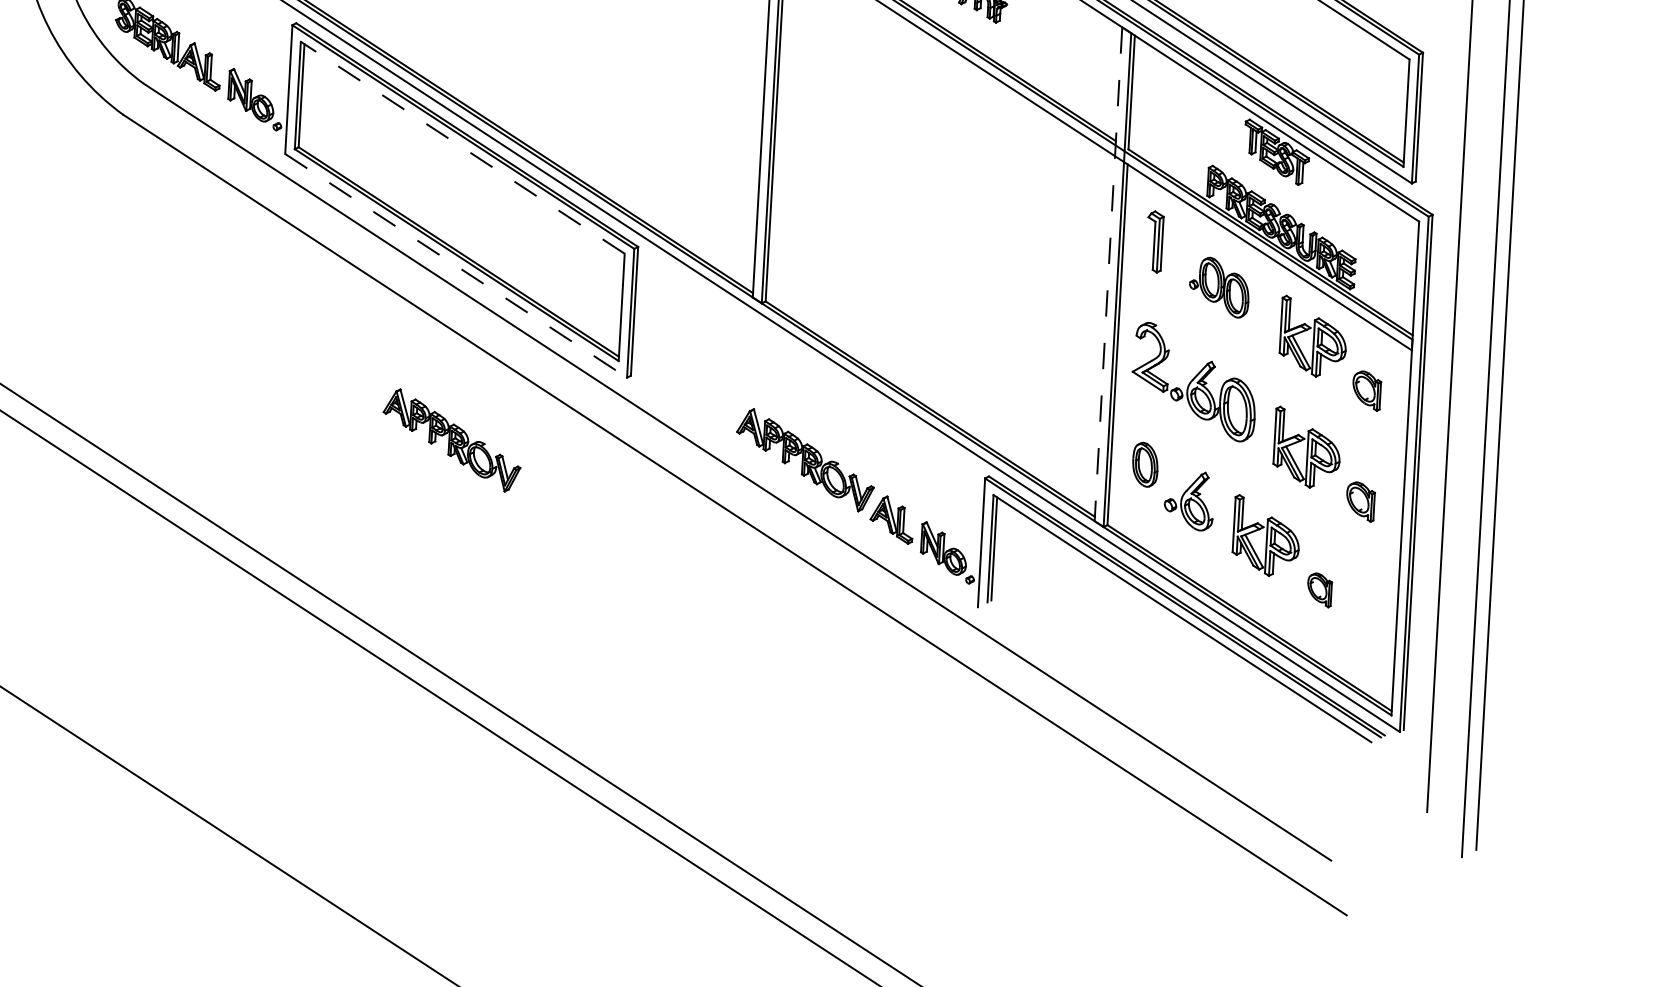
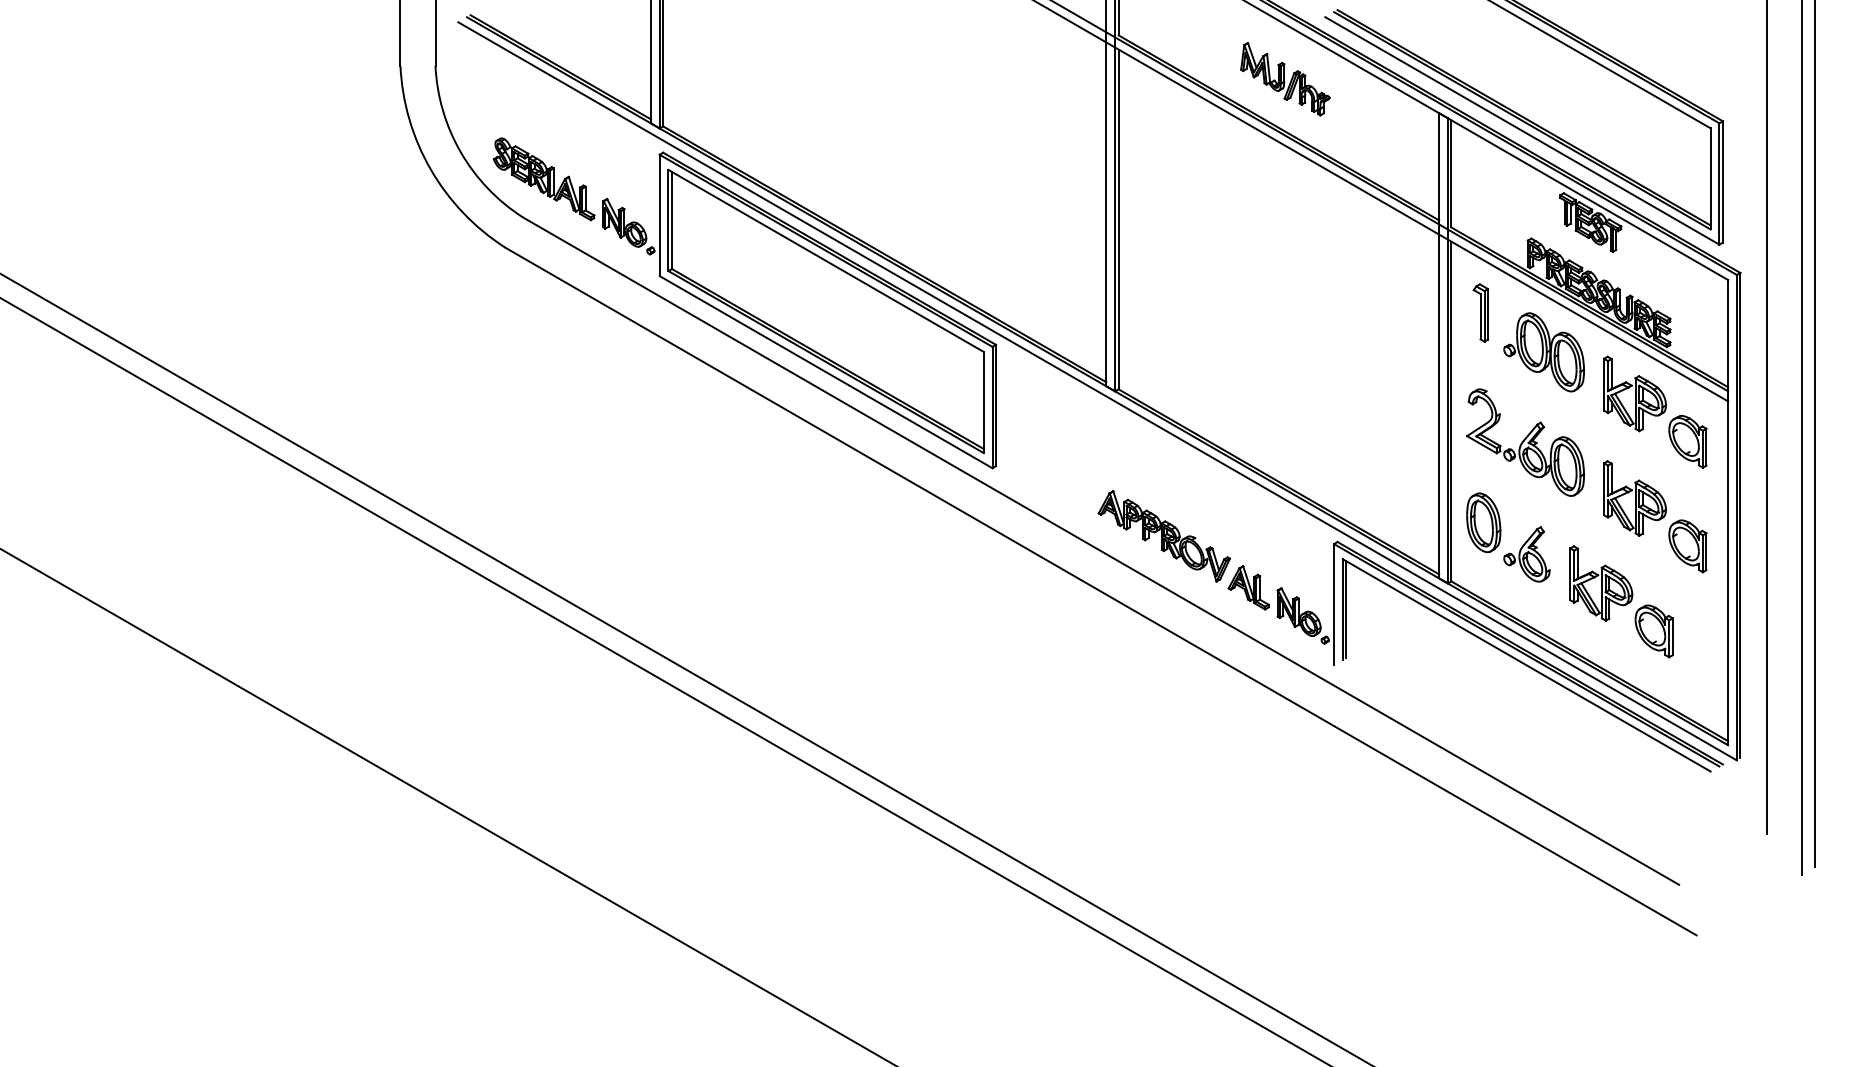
line: (462, 147) -> (825, 260), dashed -> solid
line: (456, 266) -> (826, 372), dashed -> solid
line: (1108, 273) -> (1439, 345), dashed -> solid
part: (1218, 287) -> (1543, 352), size x1.43
part: (1366, 390) -> (1687, 441), size x1.43
part: (451, 440) -> (830, 536), removed
part: (1145, 464) -> (1483, 522), size x1.43
part: (1360, 502) -> (1687, 546), size x1.43
part: (1319, 590) -> (1653, 631), size x1.67

